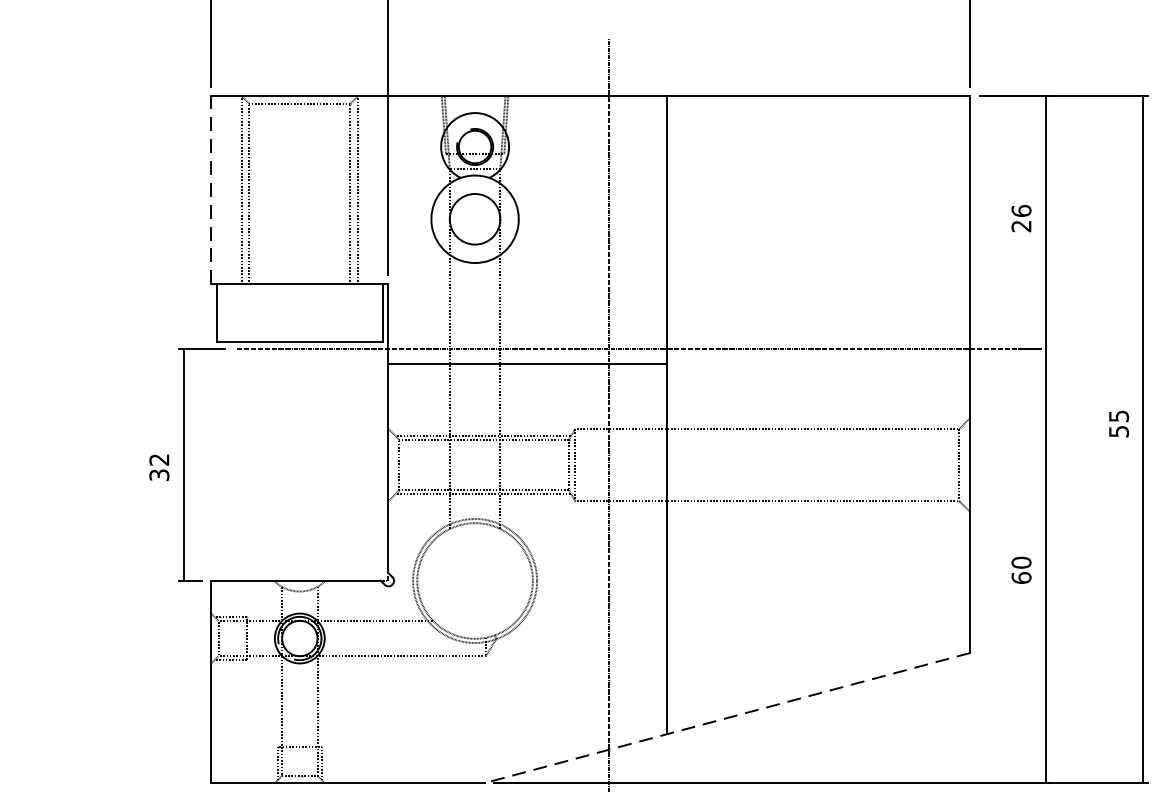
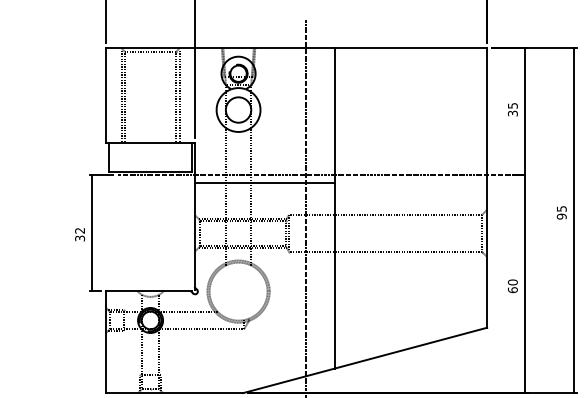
line: (212, 190) -> (106, 95), dashed -> solid
text: (1020, 218) -> (512, 109), 26 -> 35
text: (1118, 431) -> (561, 216), 55 -> 95
line: (725, 718) -> (364, 360), dashed -> solid

